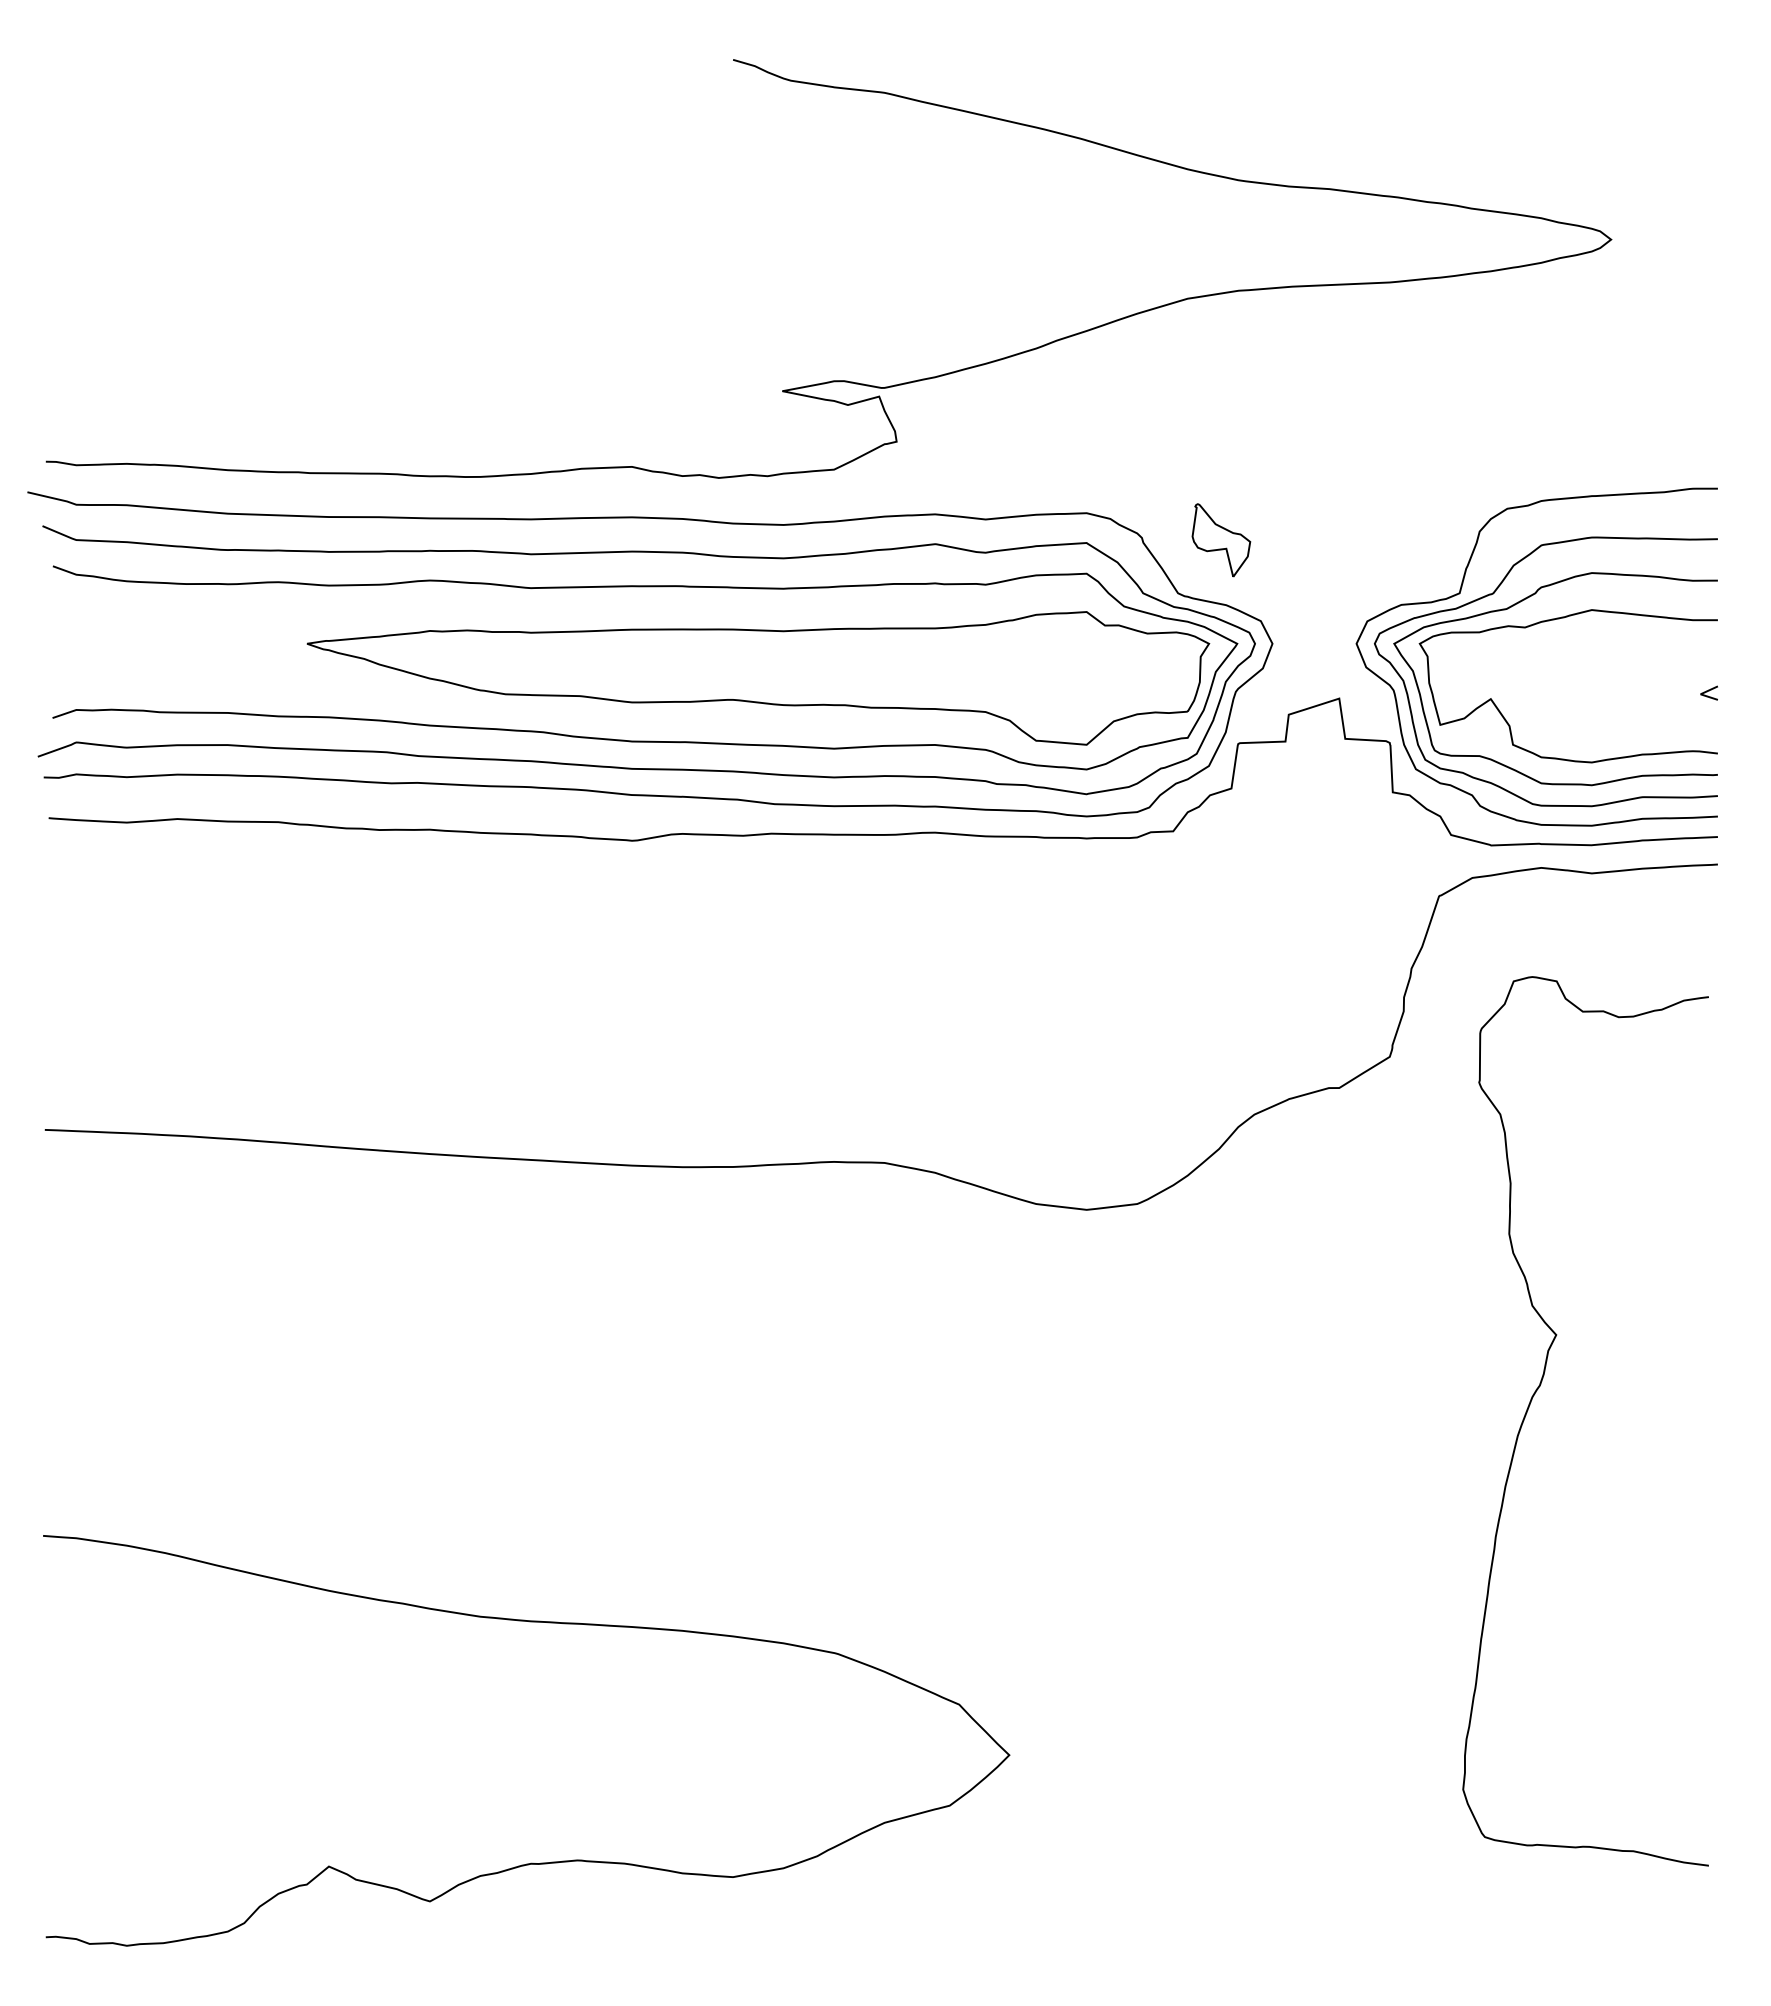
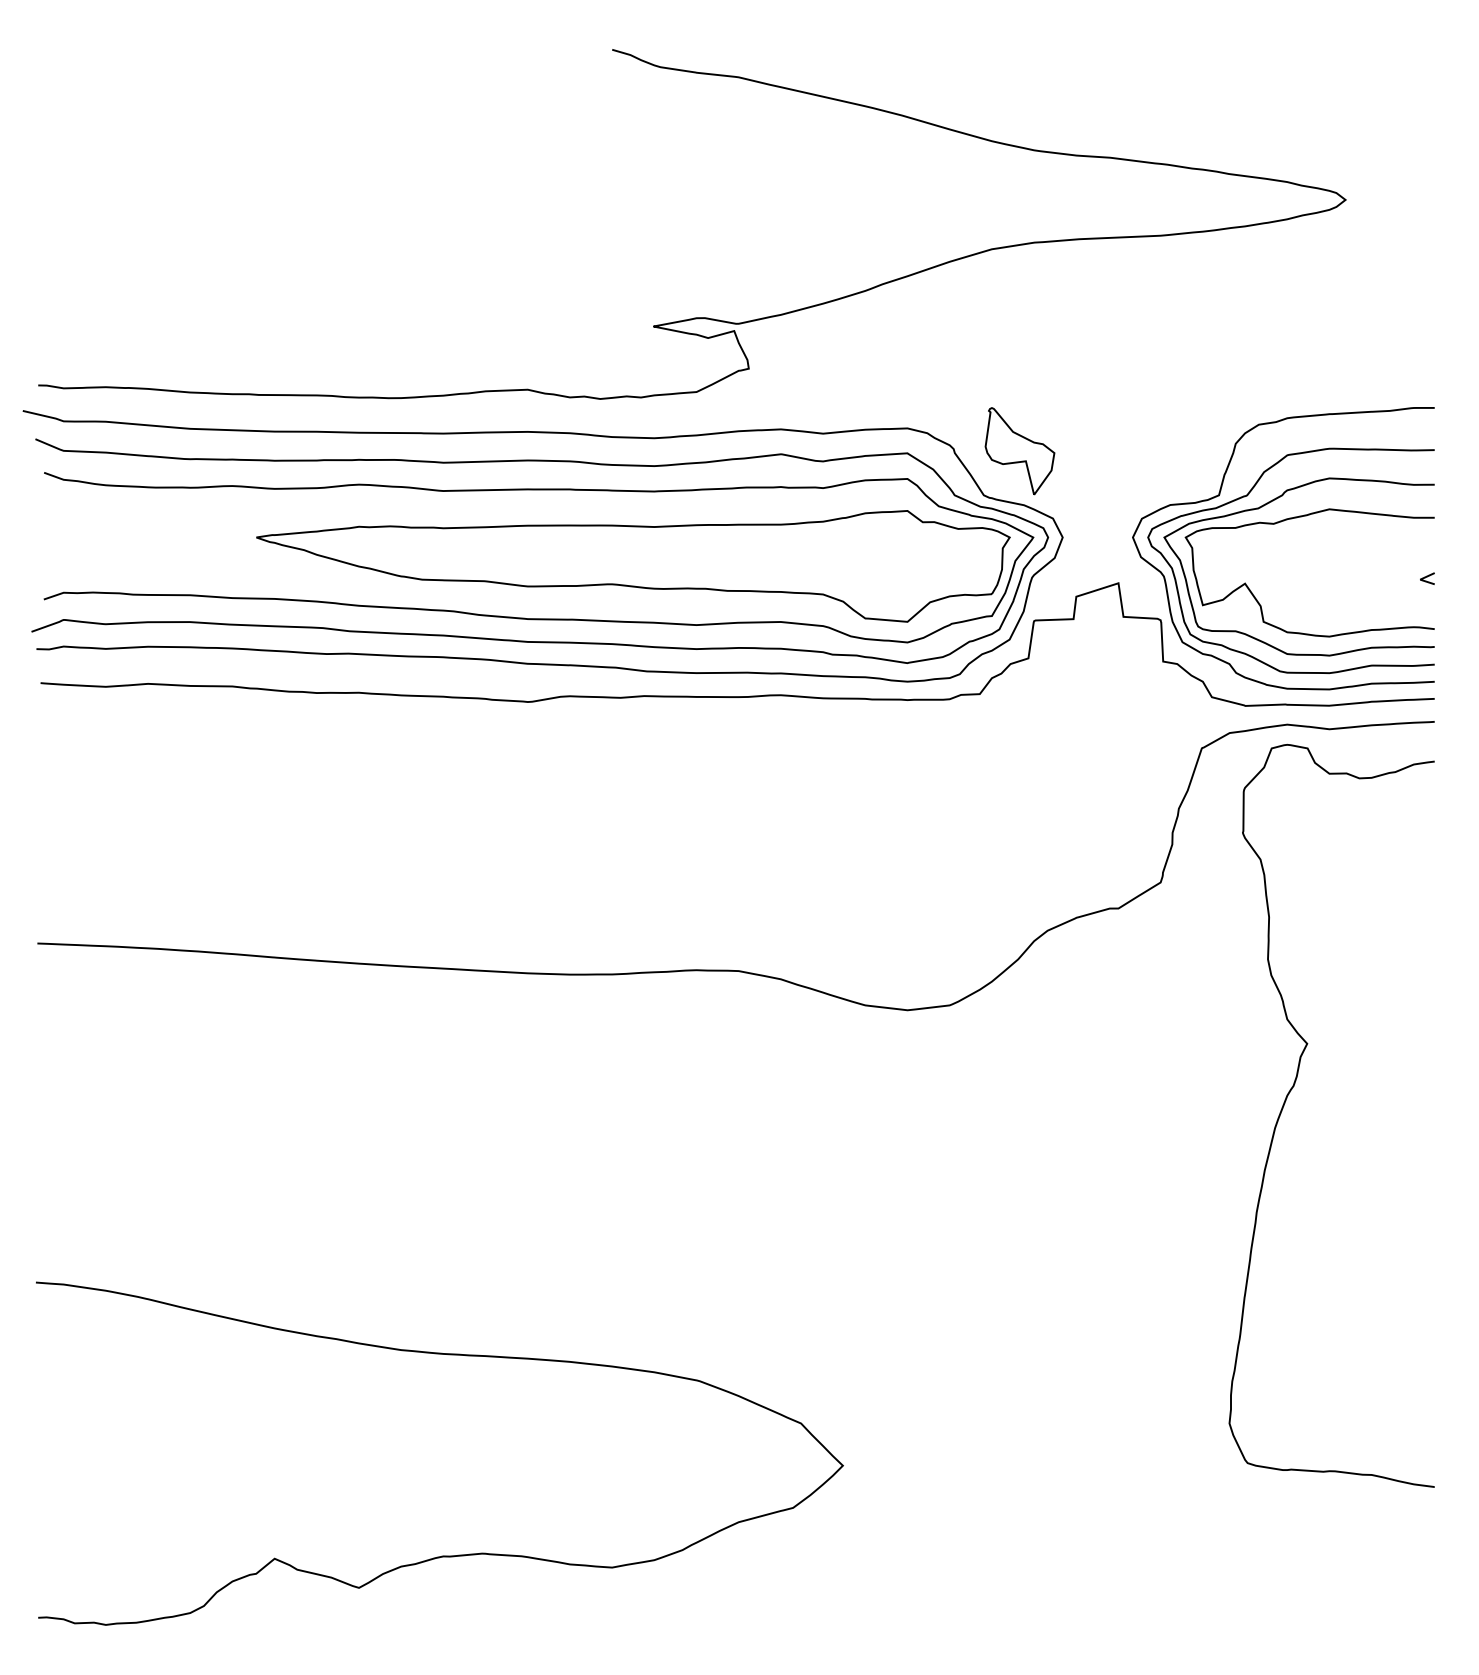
part: (1221, 539) -> (1020, 450), size x1.43
curve: (1535, 1394) -> (1289, 1093), moved

